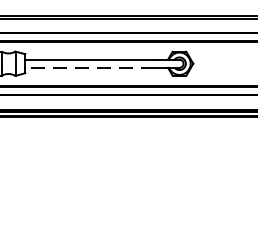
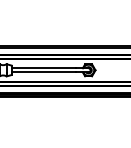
line: (89, 68) -> (43, 72), dashed -> solid

